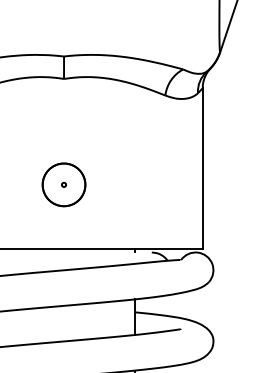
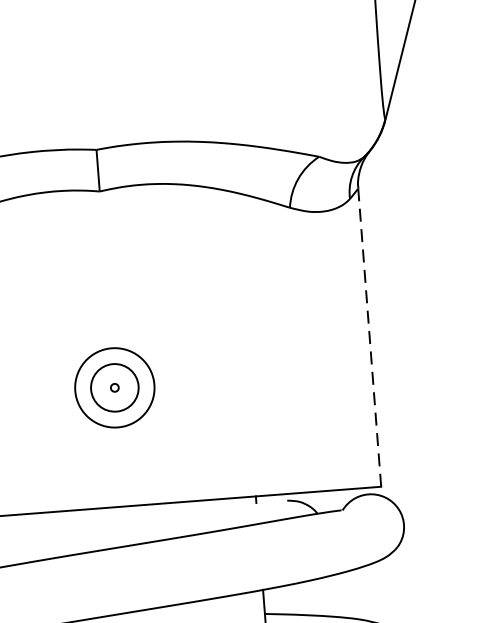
line: (202, 168) -> (369, 337), solid -> dashed
circle: (63, 184) -> (113, 387), size x0.6

